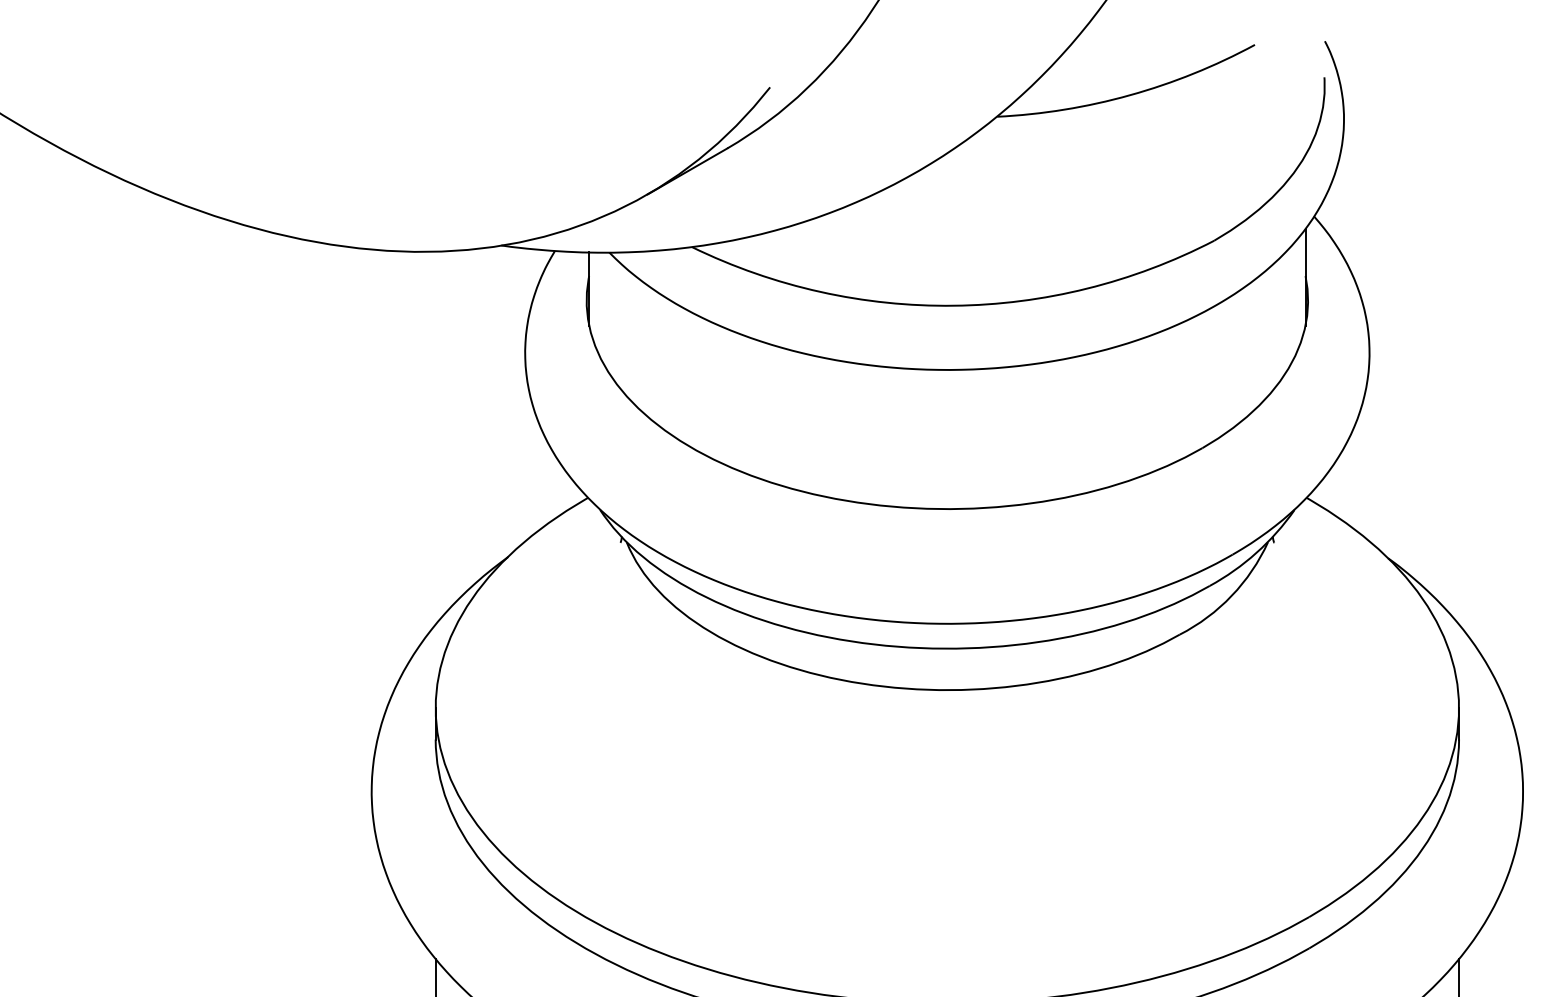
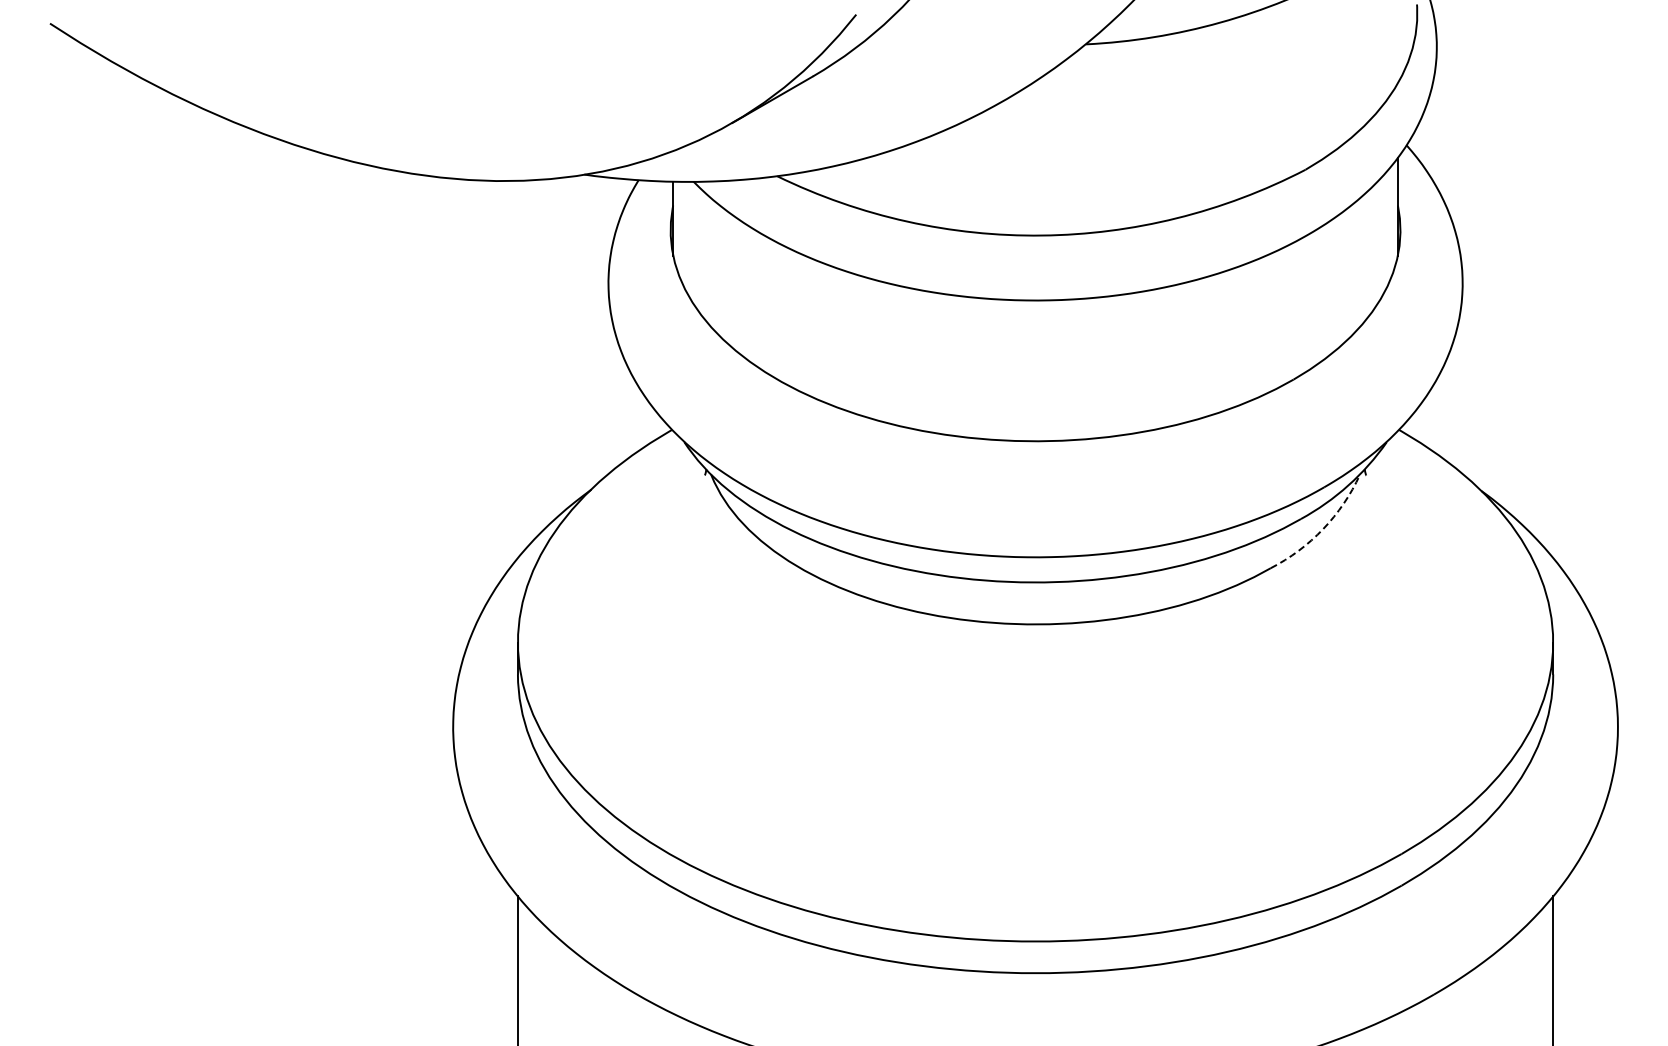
arc: (1231, 596) -> (1323, 529), solid -> dashed

